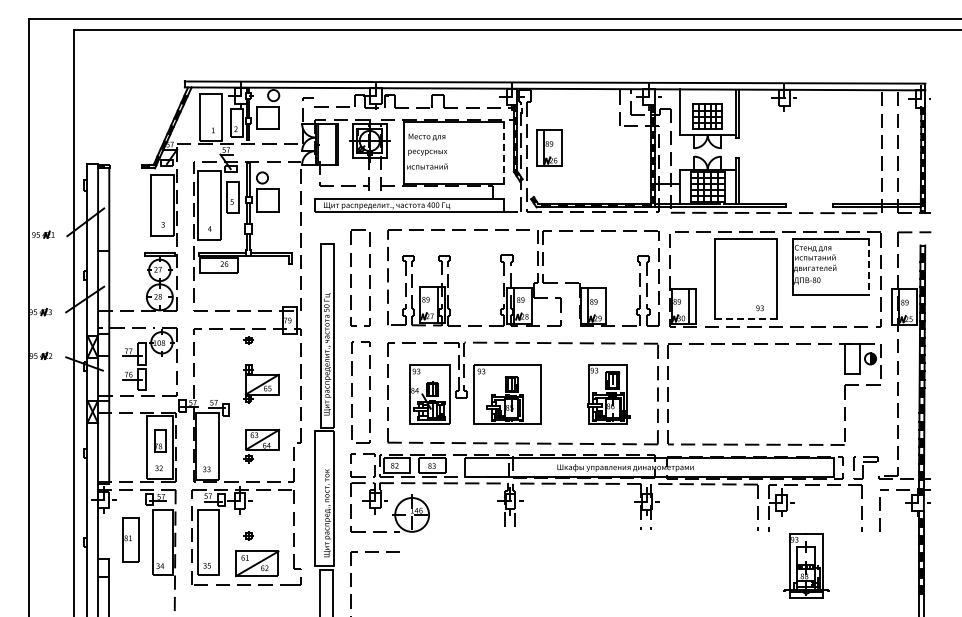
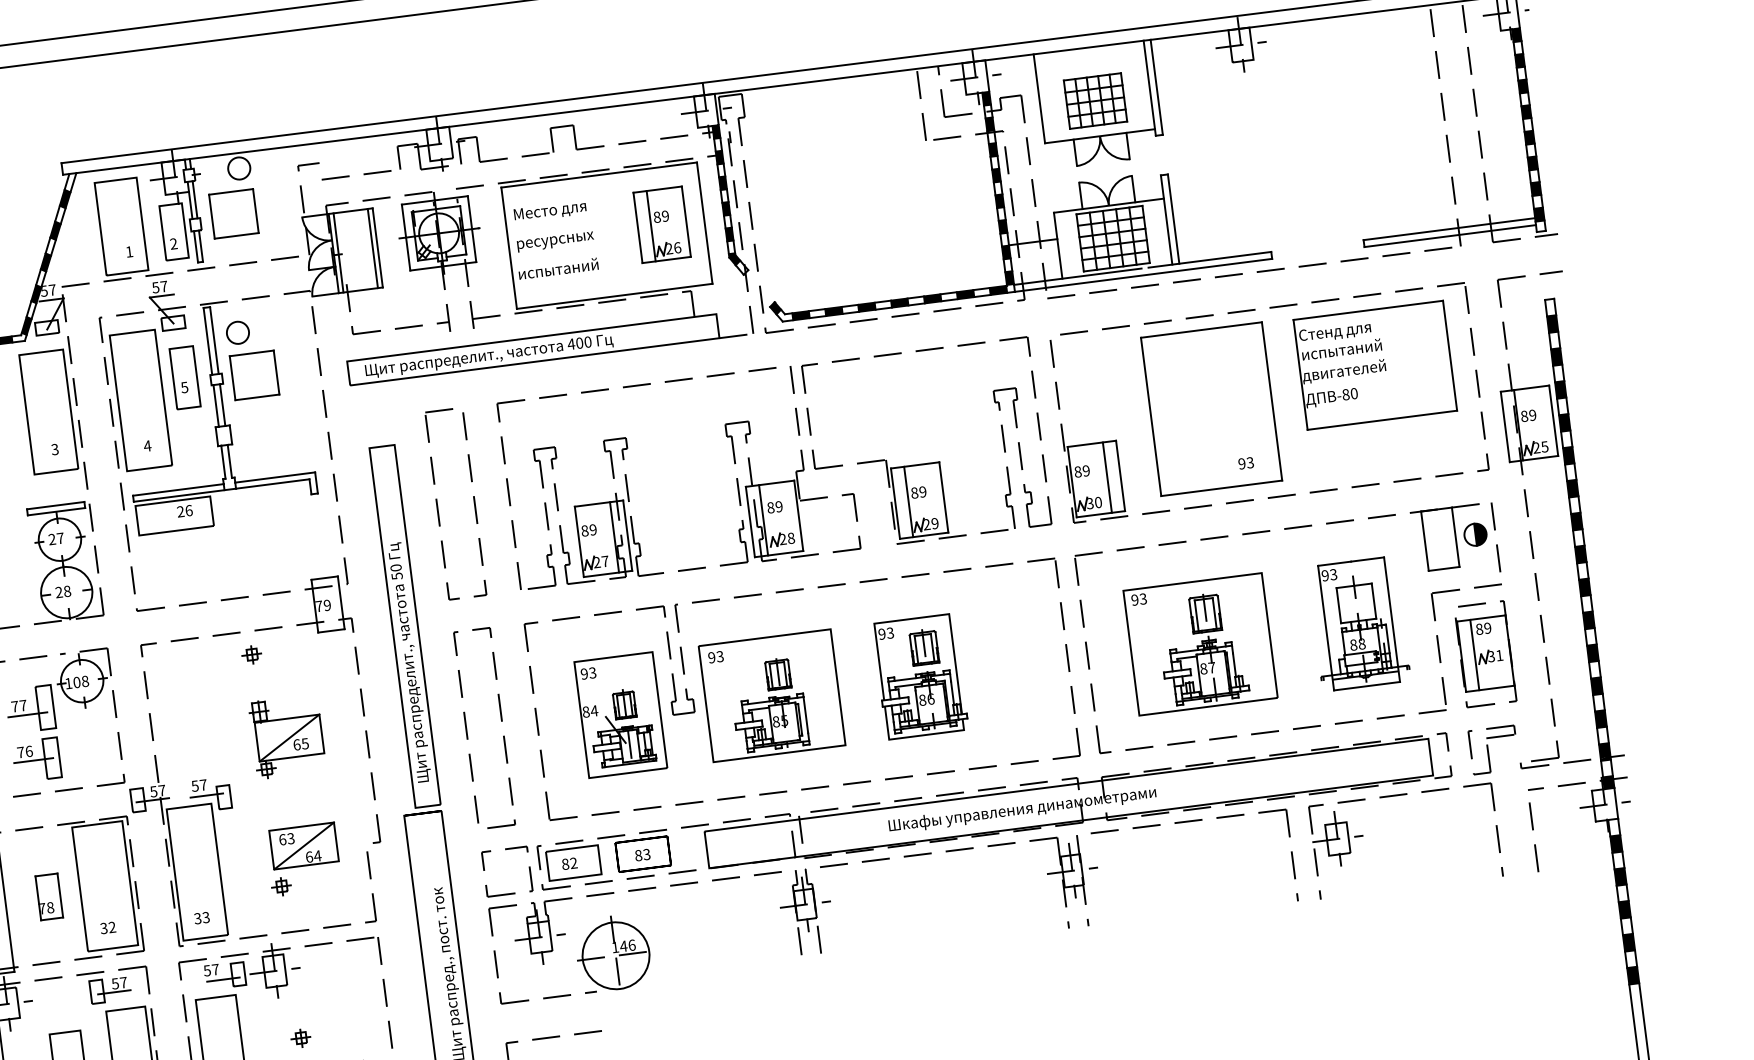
part: (549, 147) -> (662, 223), moved
line: (503, 152) -> (704, 222), dashed -> solid
line: (869, 267) -> (1450, 355), dashed -> solid
line: (746, 319) -> (1222, 488), dashed -> solid
part: (608, 394) -> (919, 676), moved
part: (725, 395) -> (1200, 642), added
part: (867, 419) -> (1484, 654), added
part: (160, 440) -> (49, 896), moved
part: (806, 565) -> (1359, 622), moved

